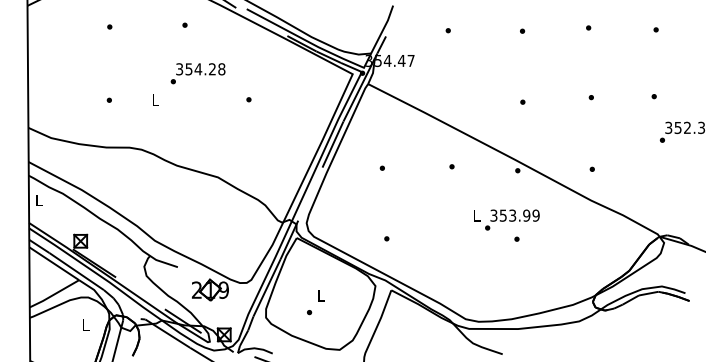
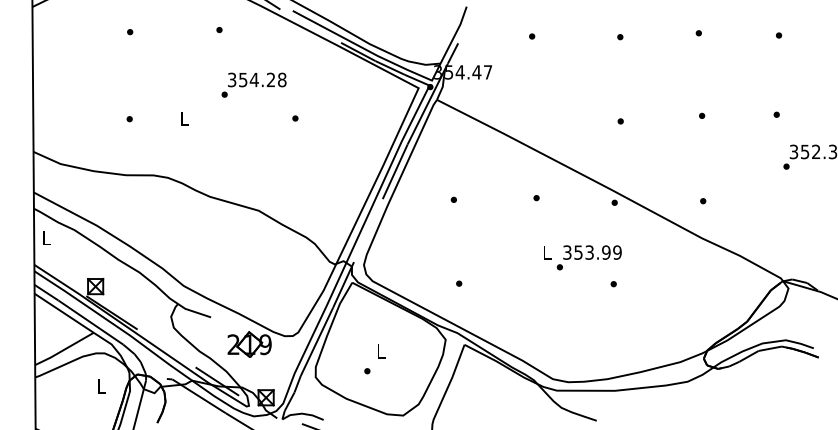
text: (197, 73) -> (253, 84), moved
text: (506, 219) -> (582, 257), moved

